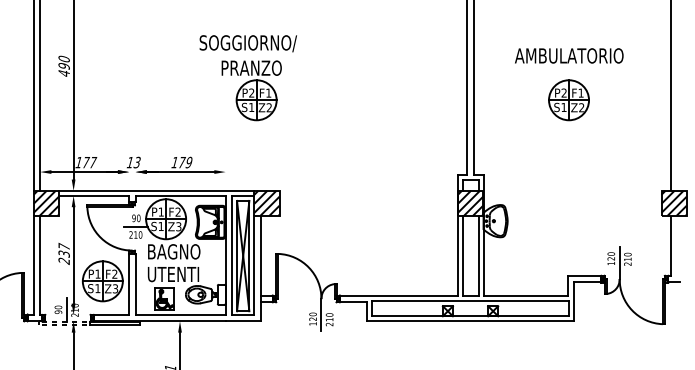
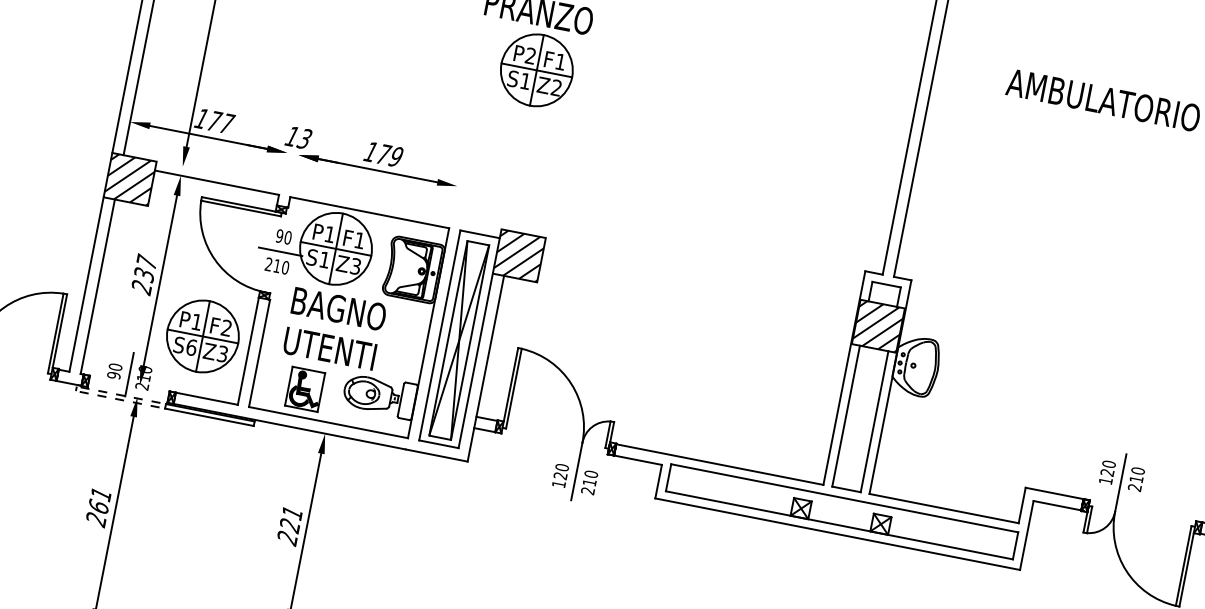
part: (568, 100) -> (1086, 178), removed
line: (156, 190) -> (329, 194), removed
text: (177, 211) -> (358, 239), F2 -> F1
text: (97, 288) -> (191, 347), S1 -> S6

